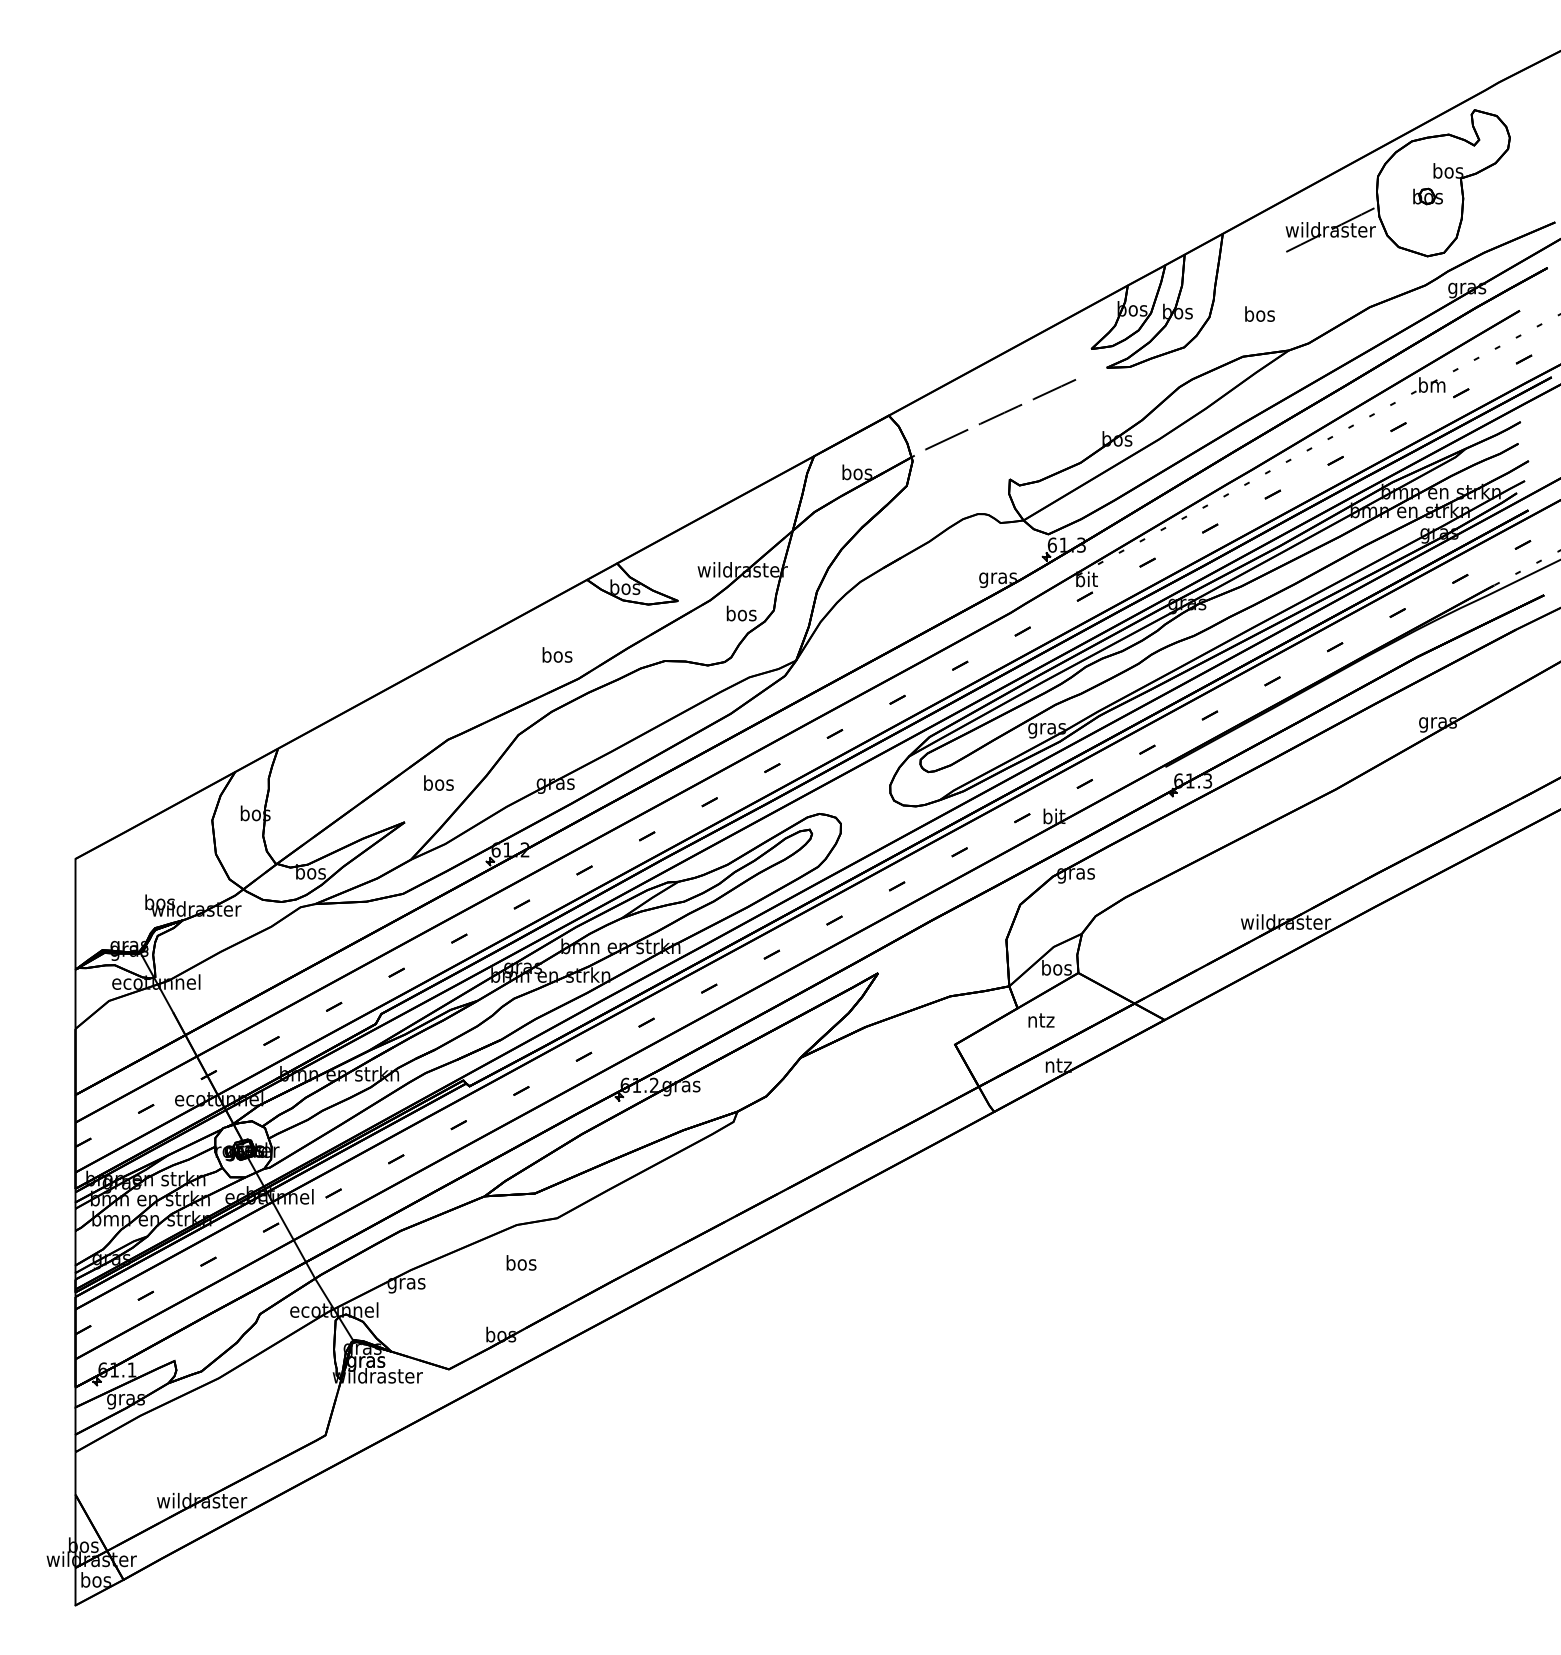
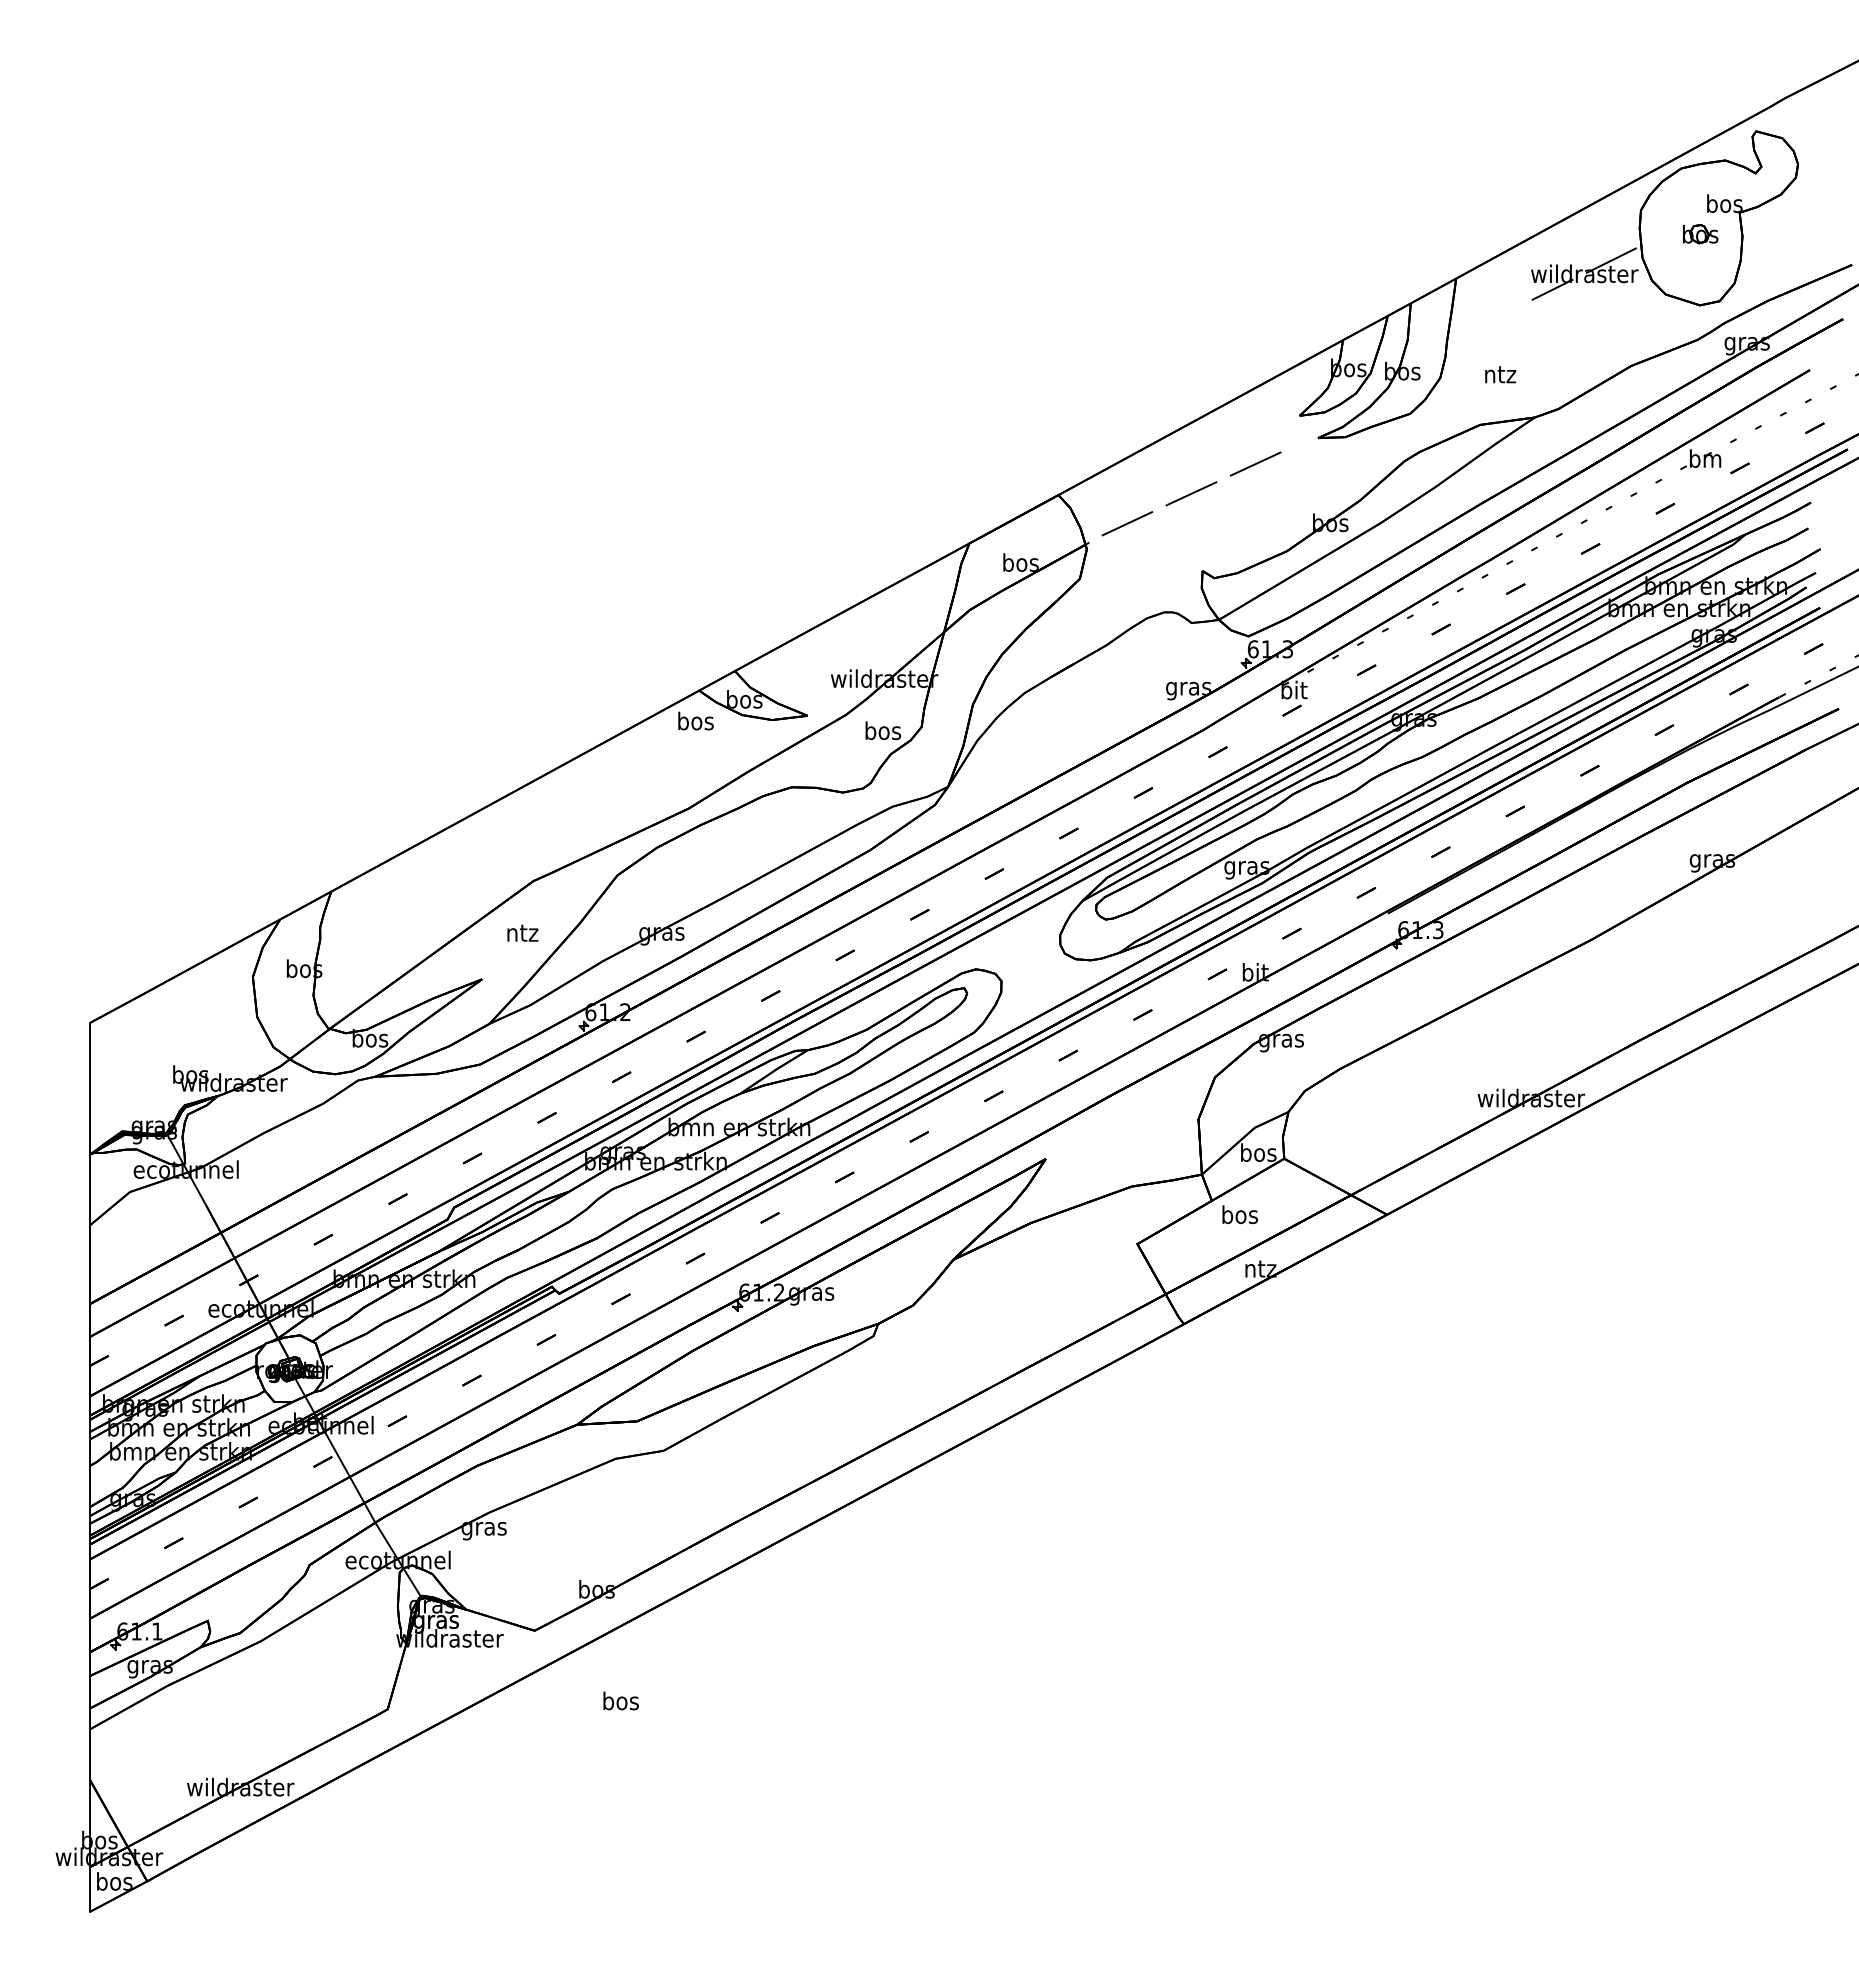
text: (1260, 313) -> (1500, 373), bos -> ntz
text: (557, 654) -> (695, 720), moved
text: (438, 782) -> (522, 932), bos -> ntz
text: (1040, 1019) -> (1239, 1214), ntz -> bos
text: (521, 1262) -> (620, 1700), moved

